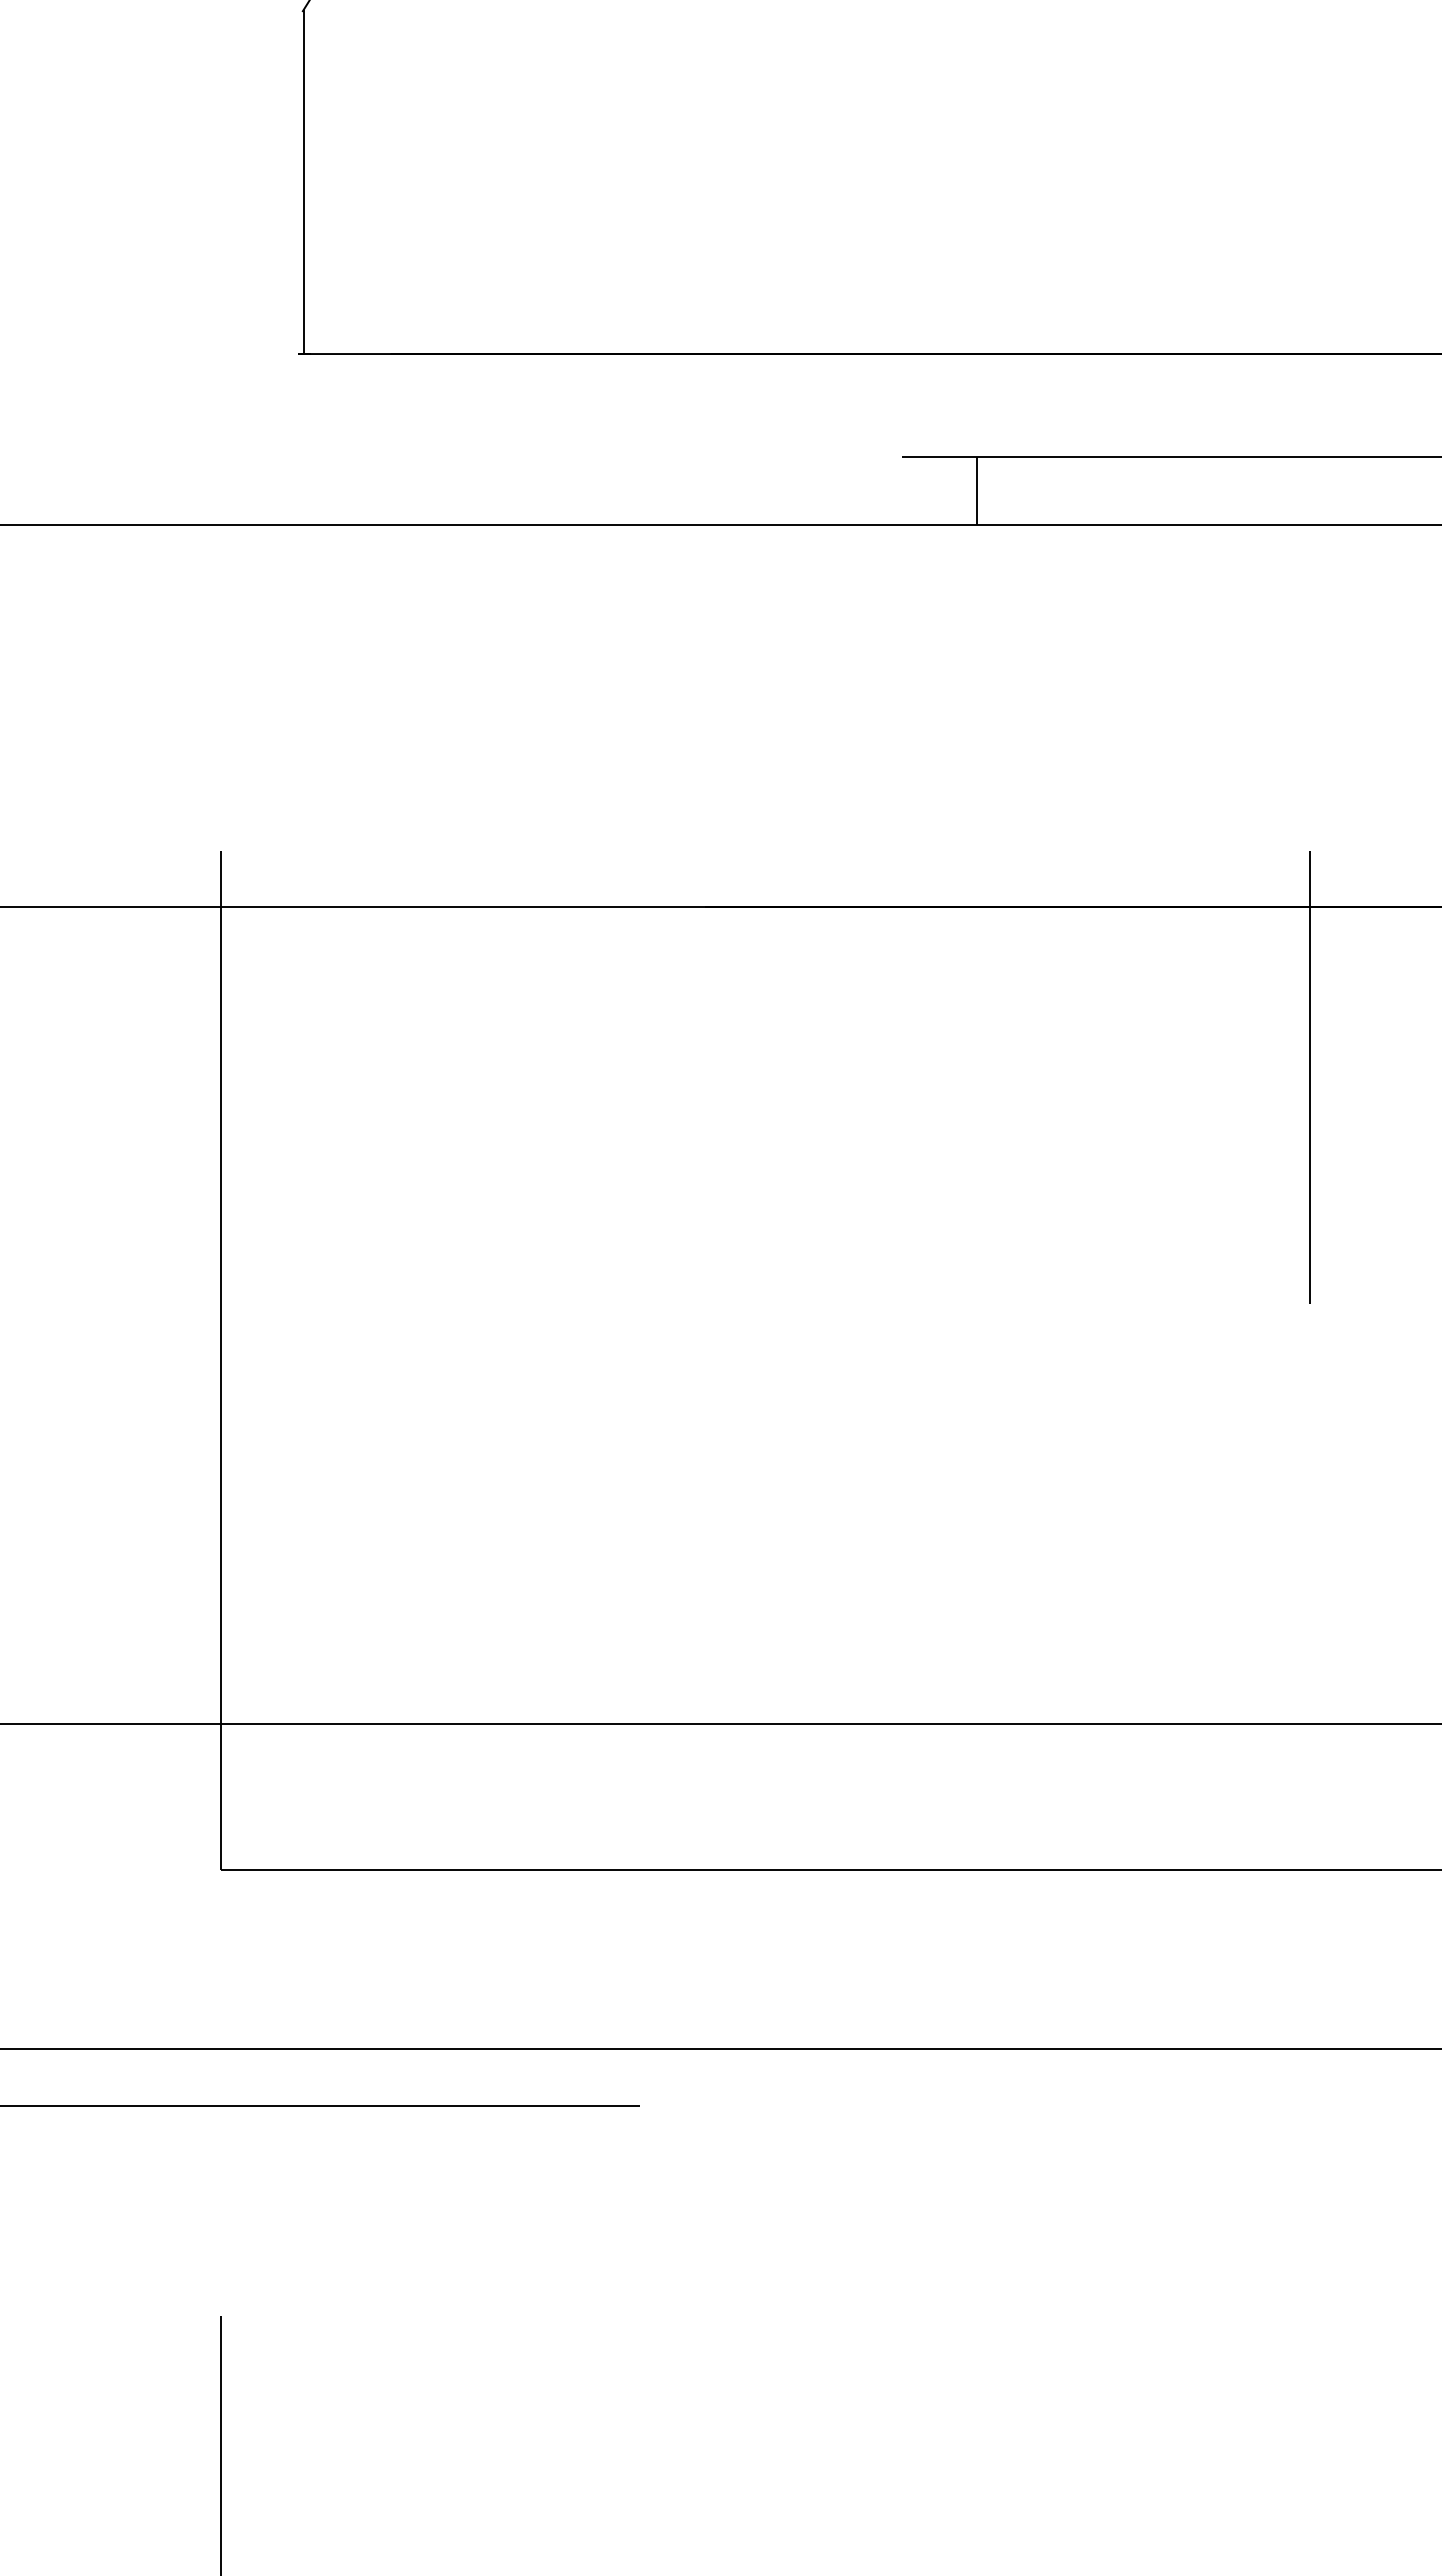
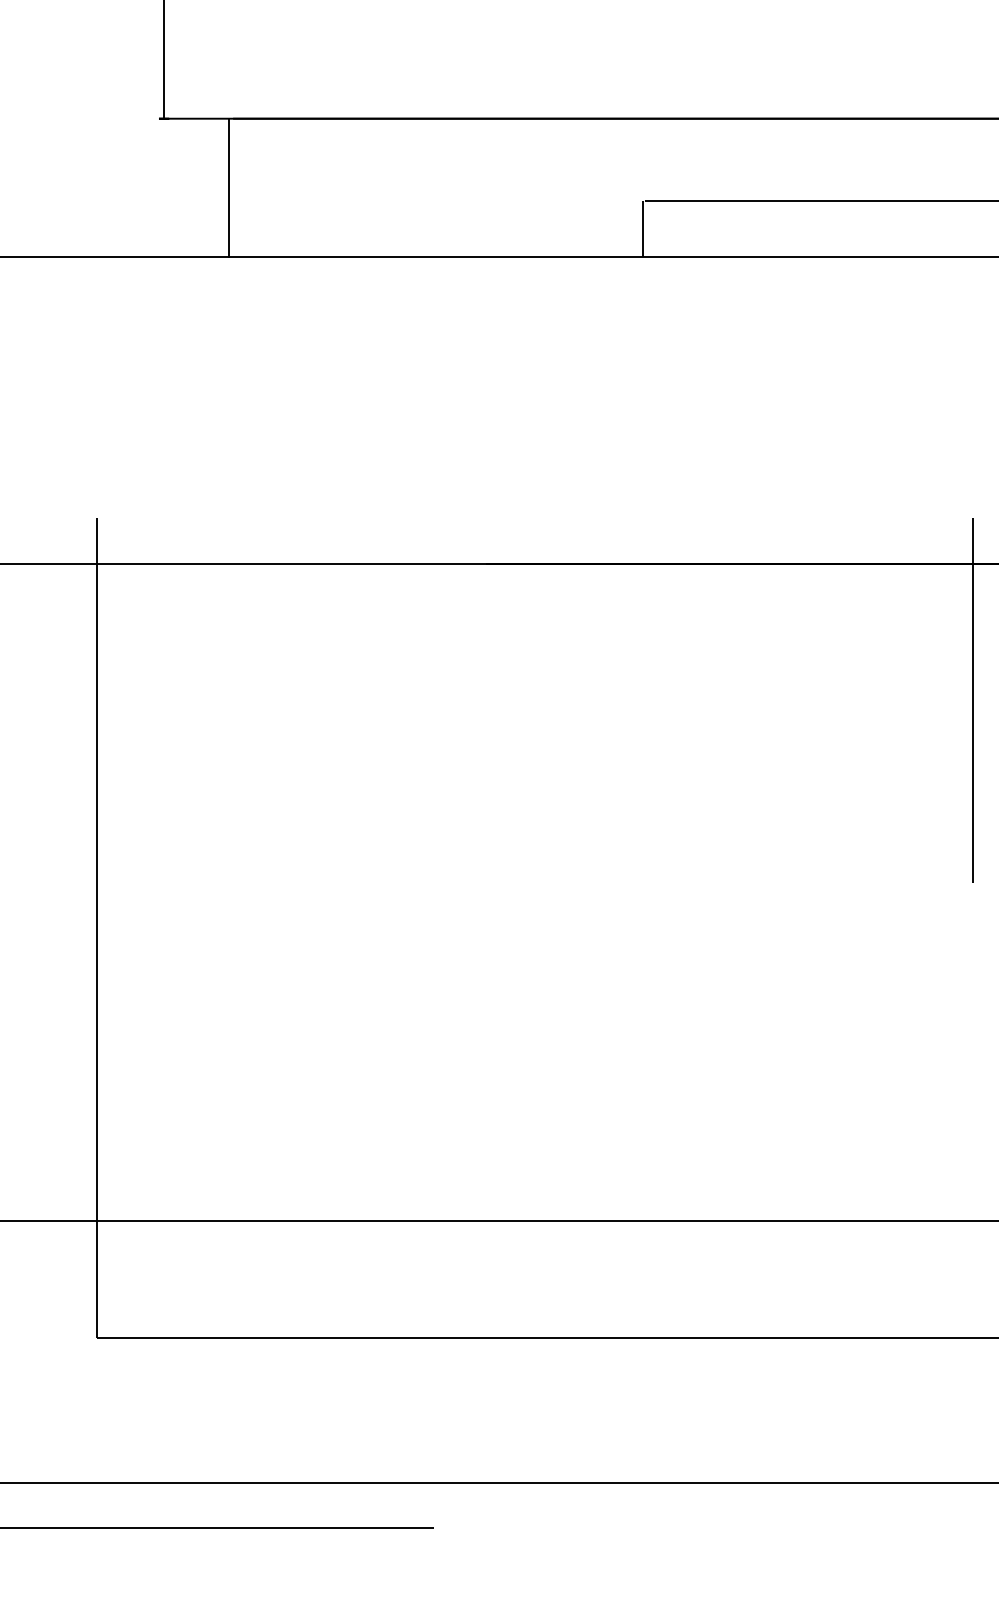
line: (385, 439) -> (229, 187), added
line: (977, 490) -> (643, 228), moved

